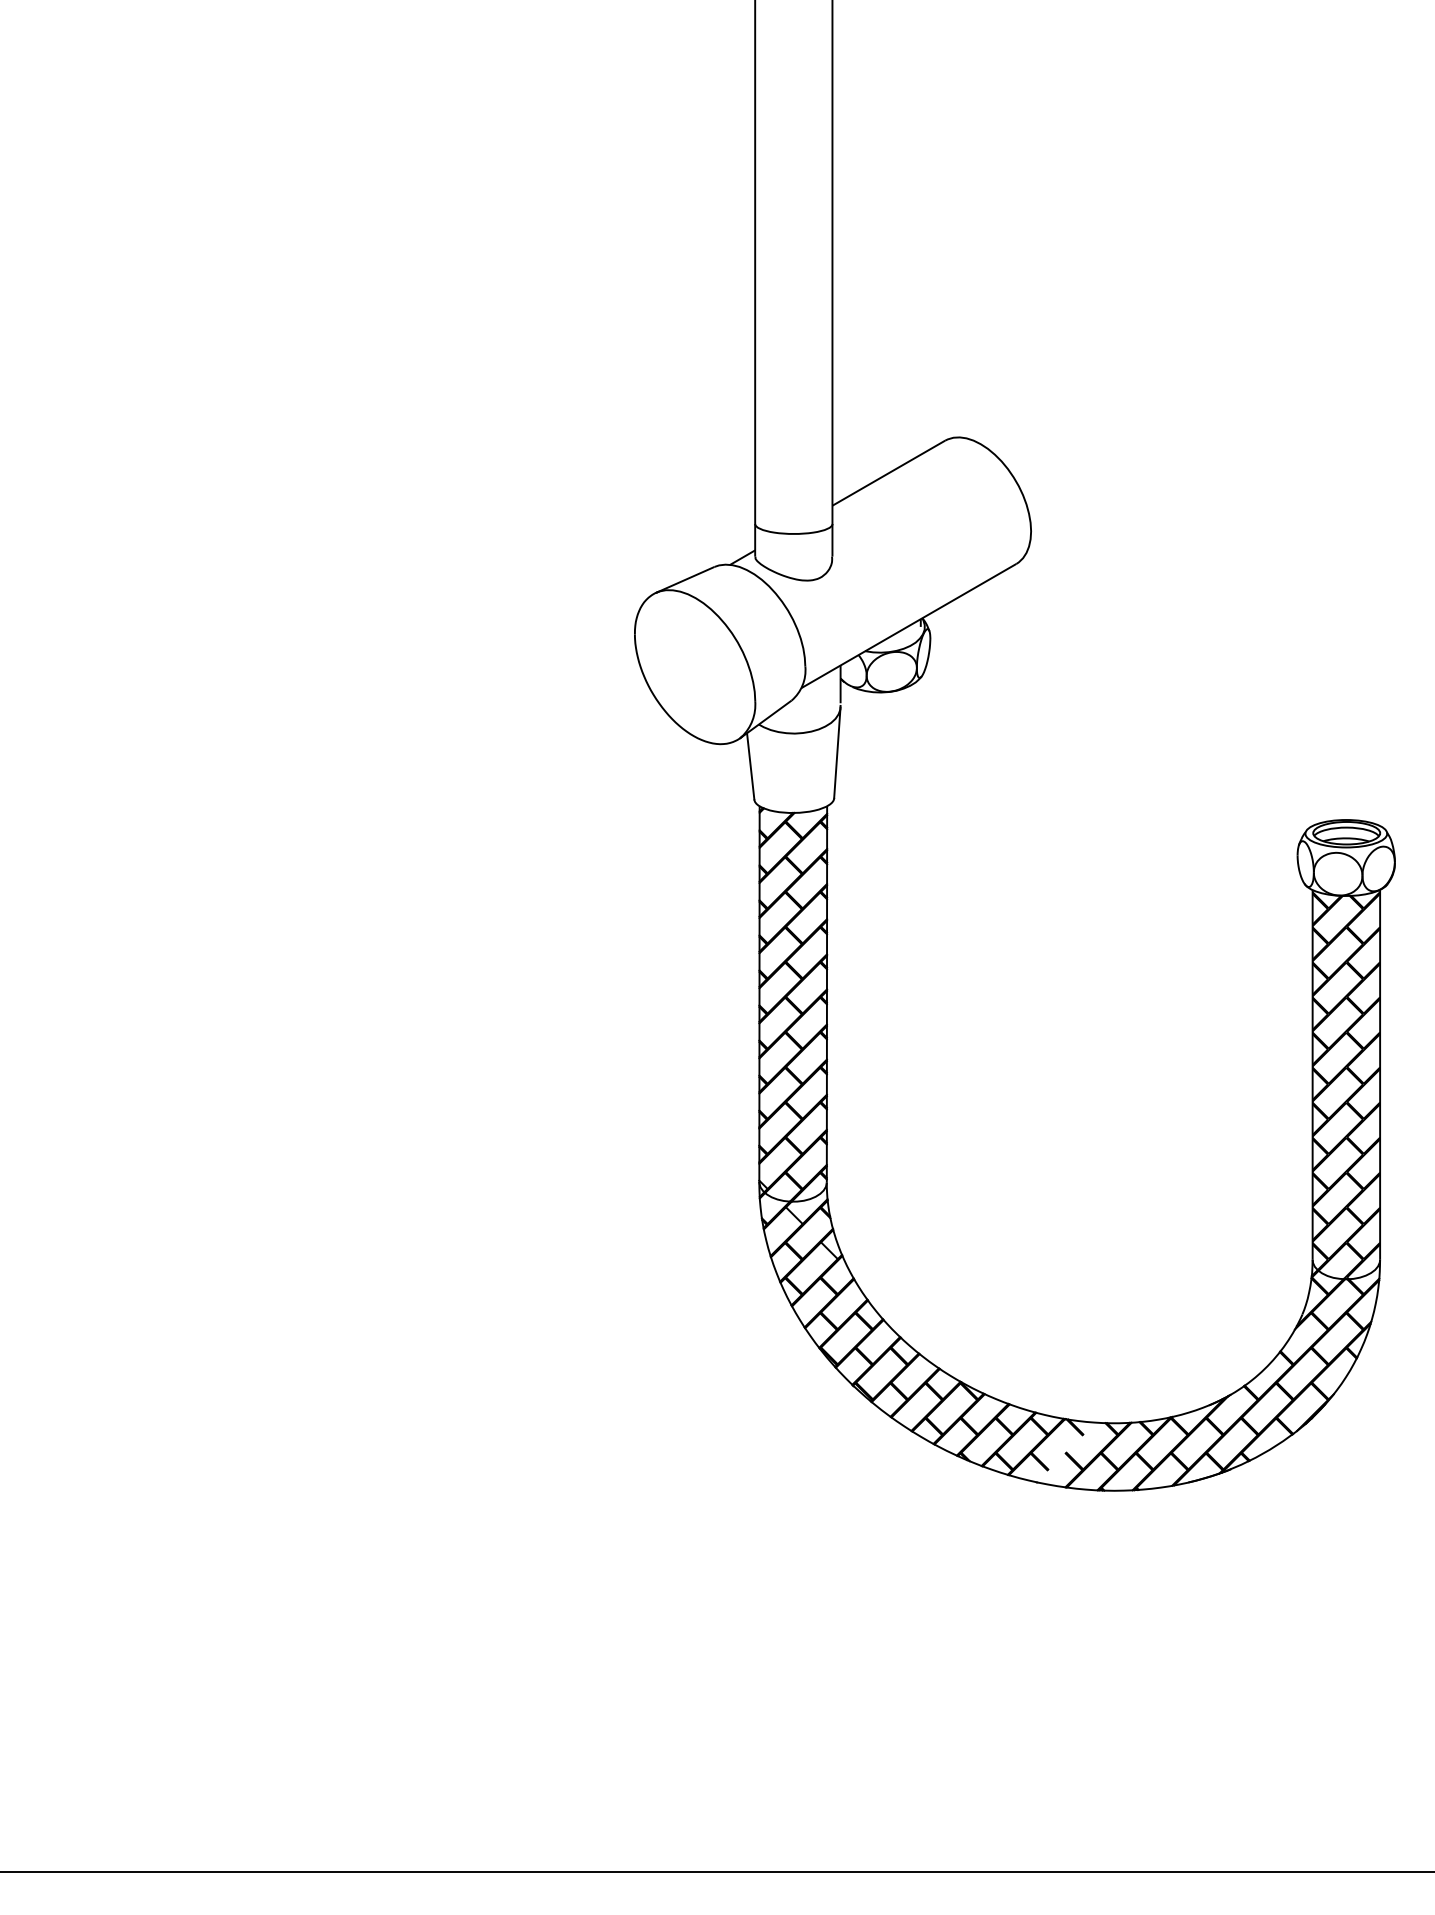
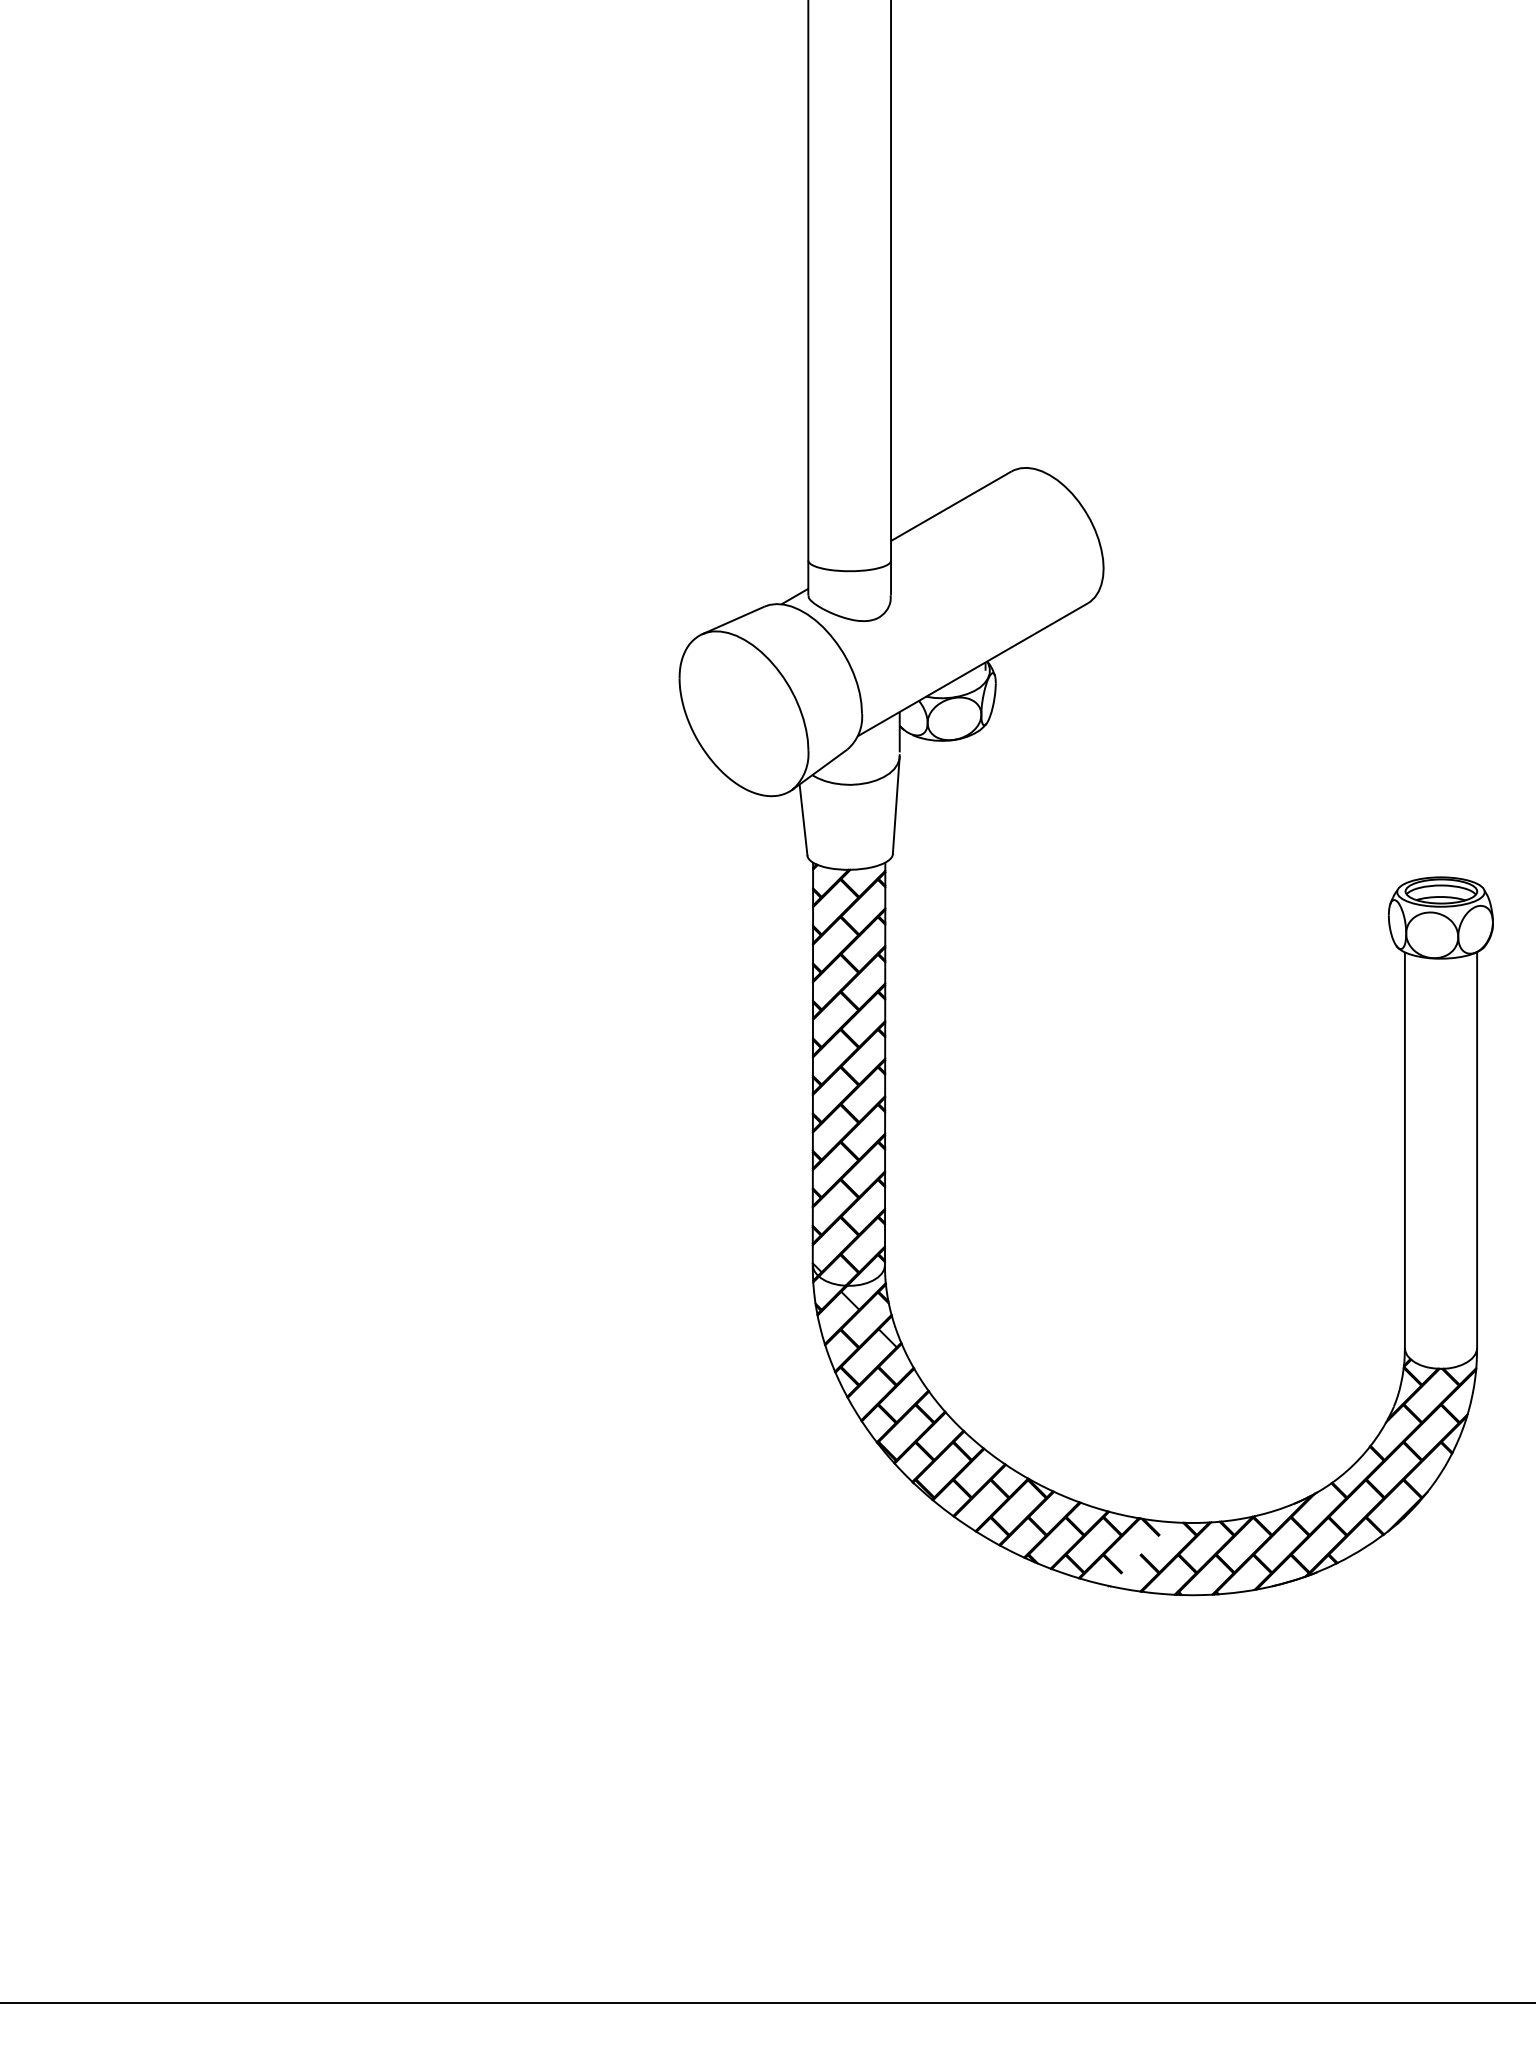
hatch: (1346, 1084) -> (1441, 1160), removed

